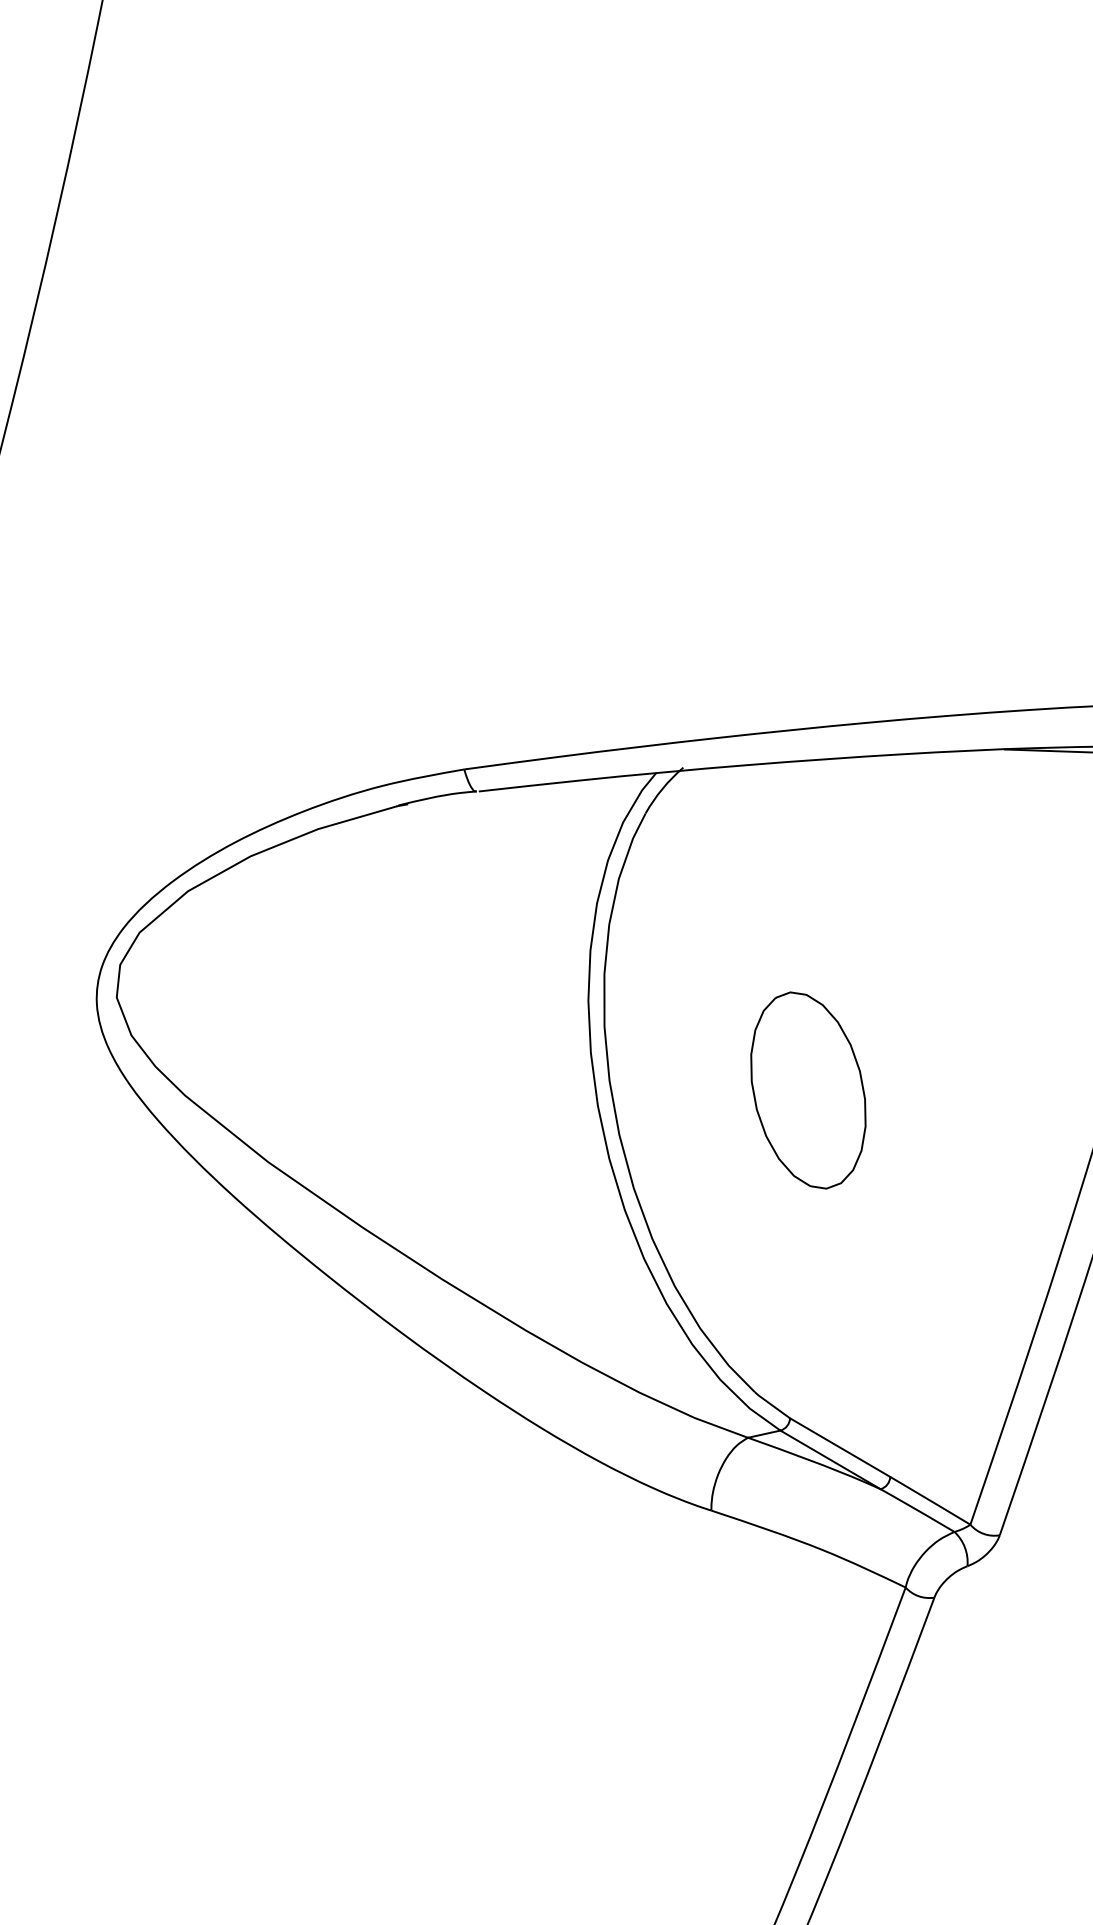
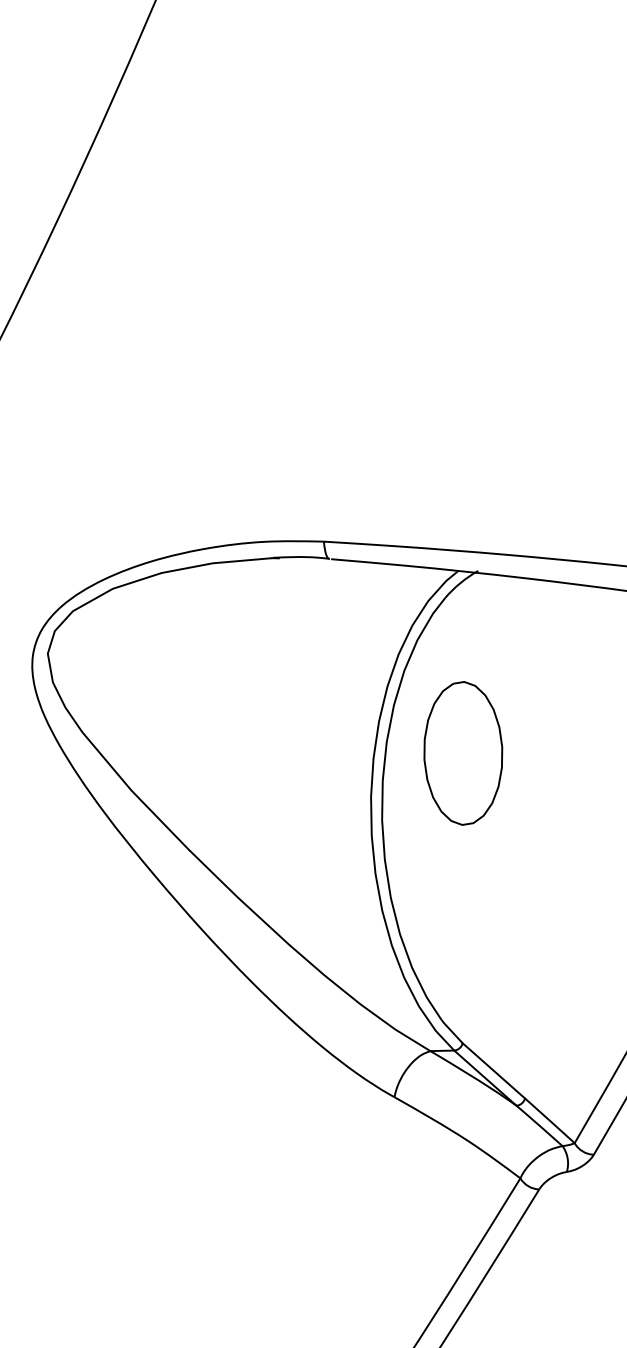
part: (808, 1090) -> (463, 753), moved

